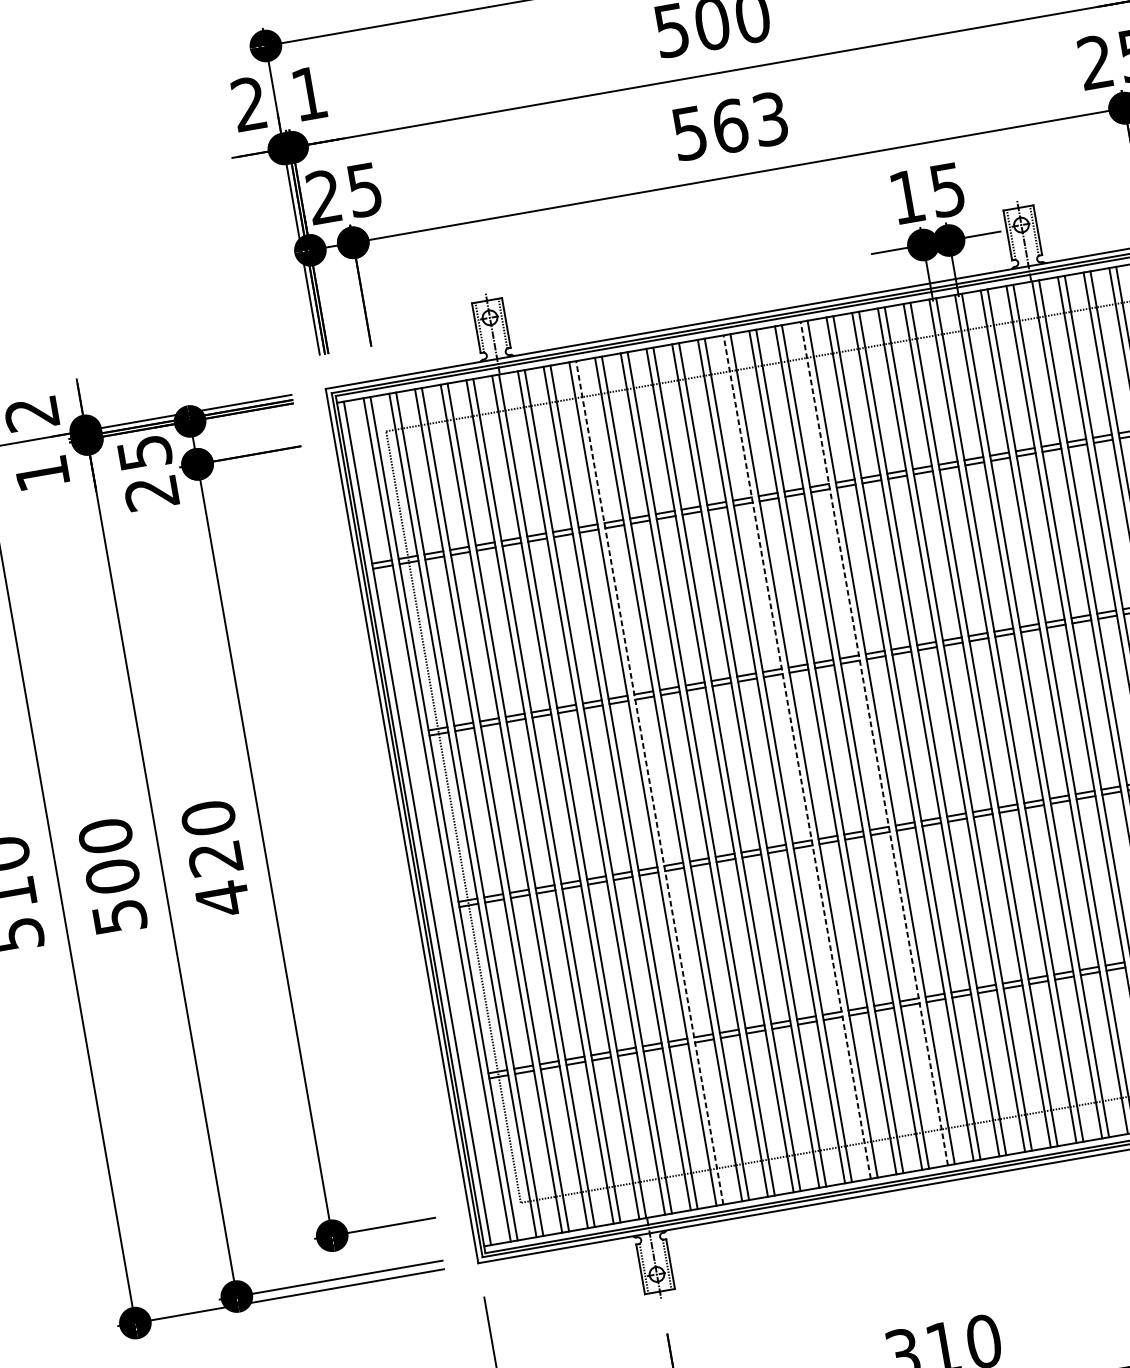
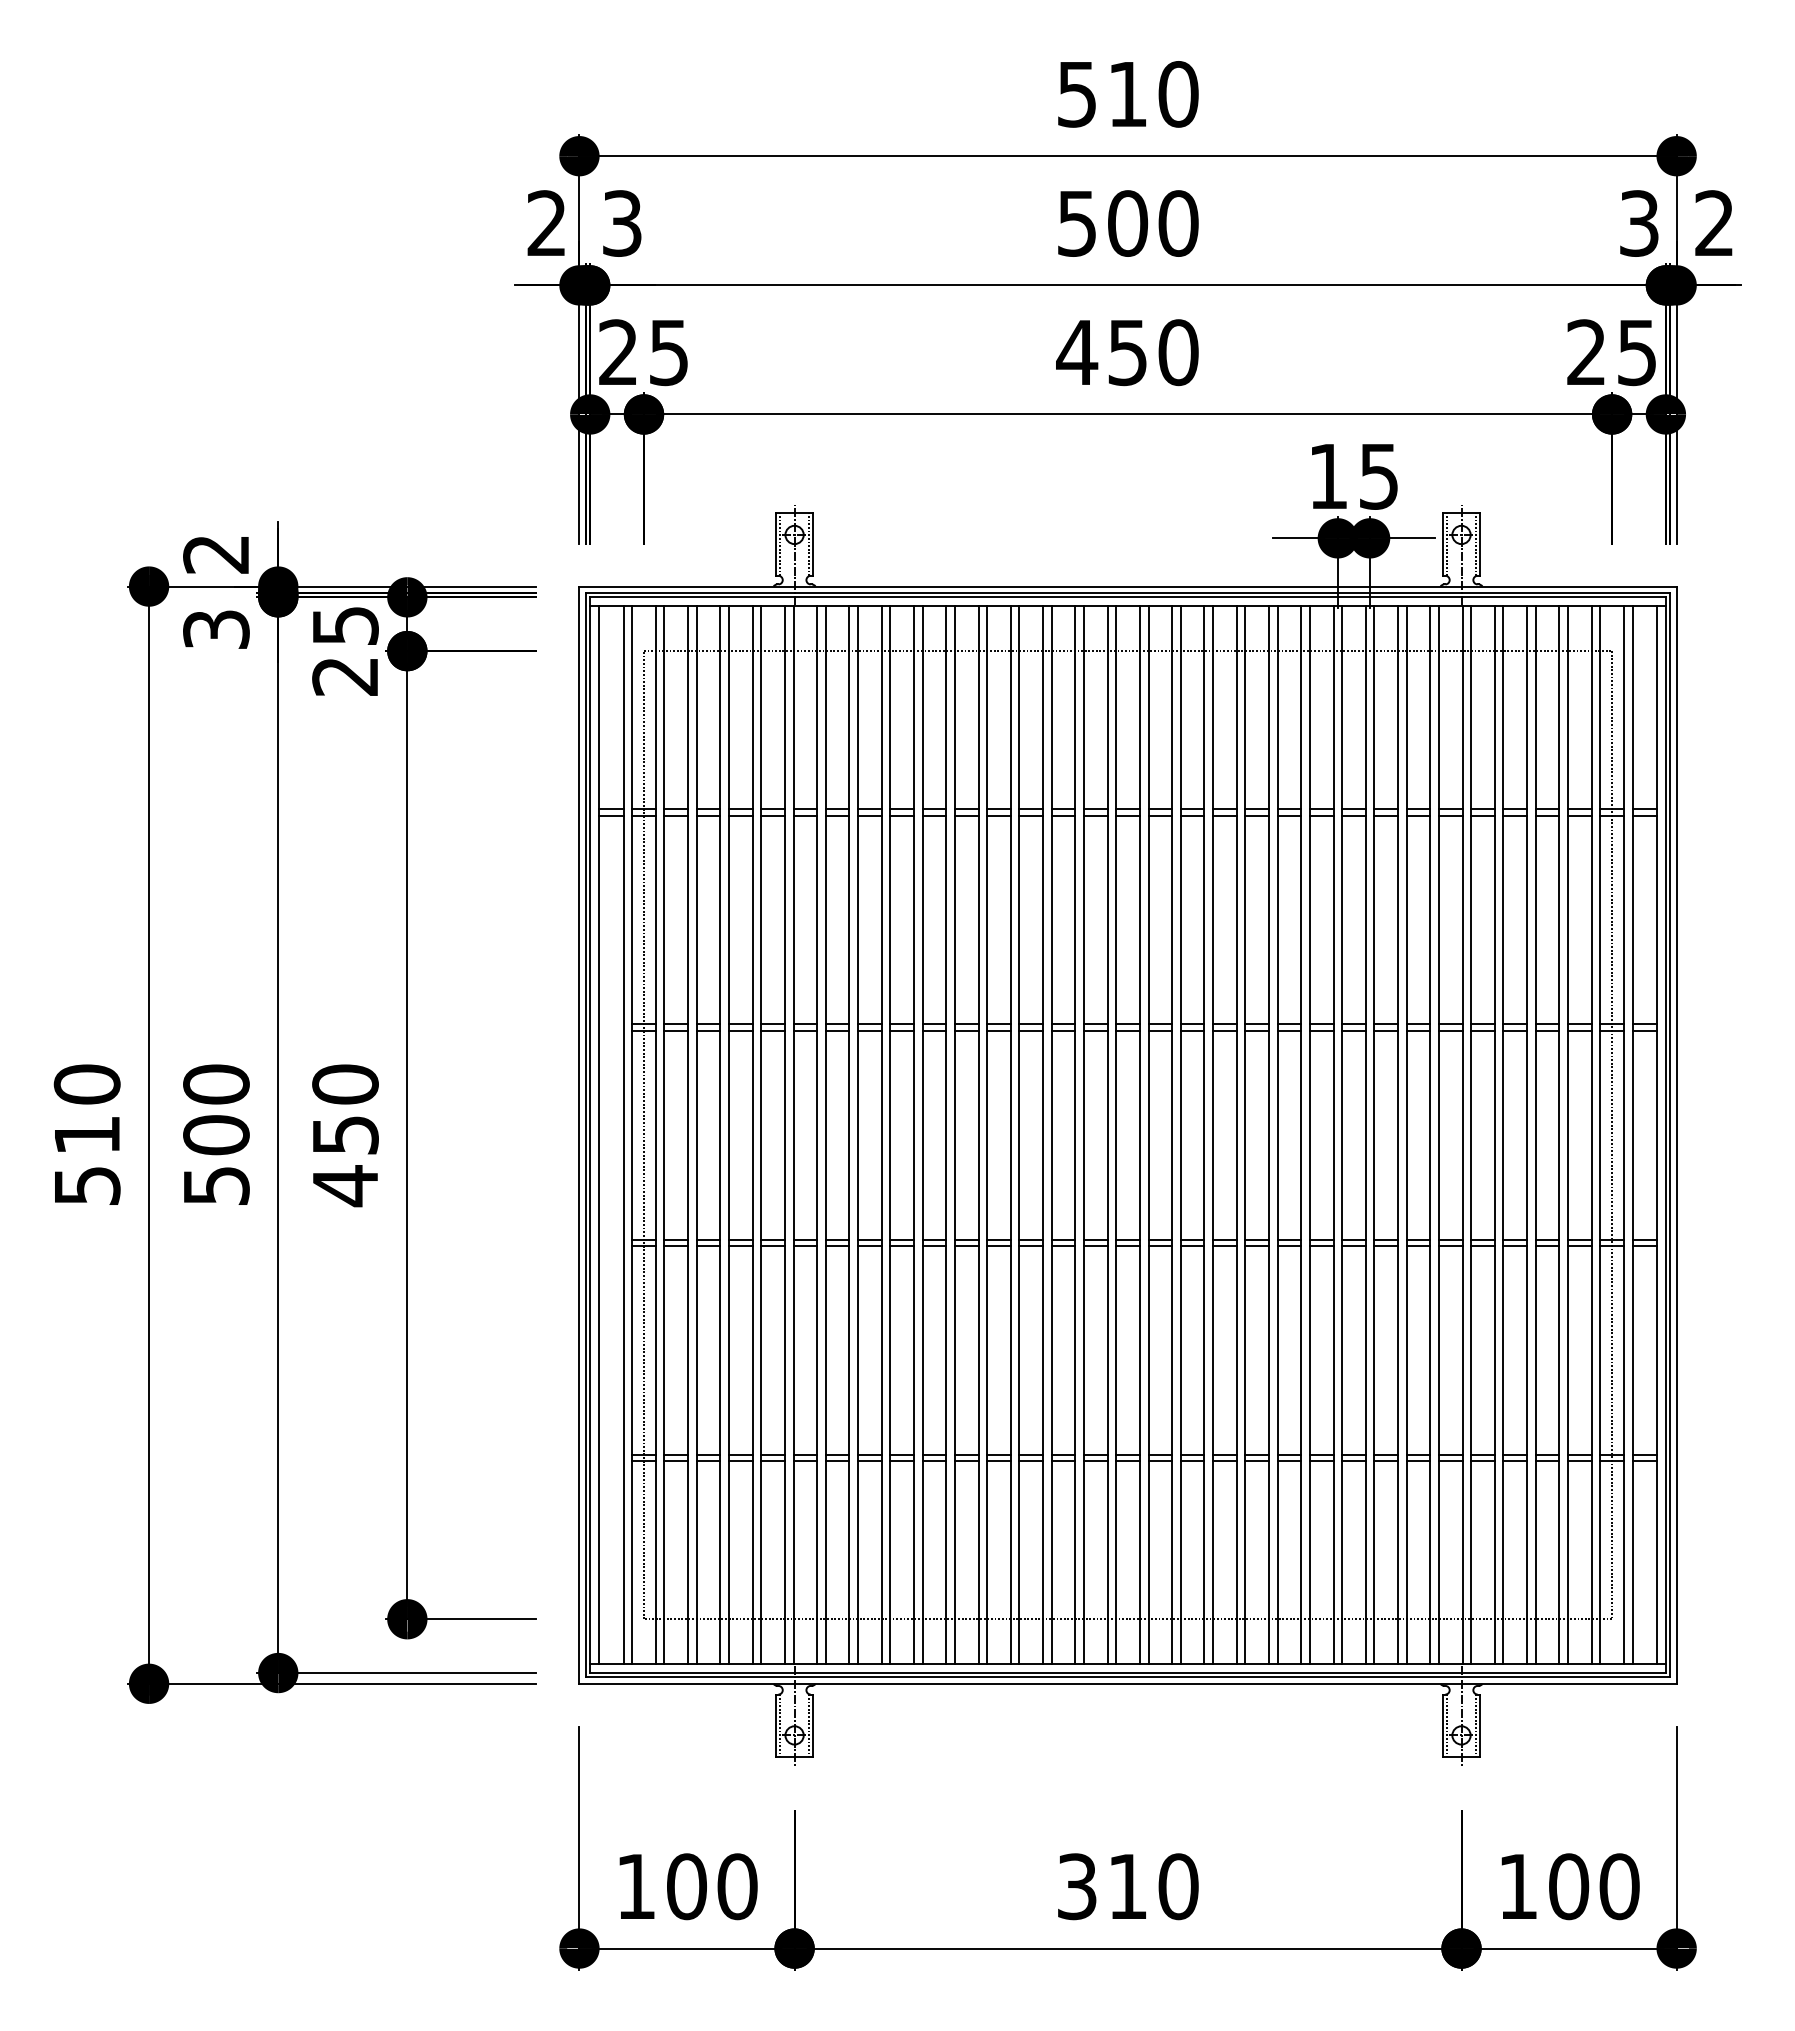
text: (309, 93) -> (622, 223), 1 -> 3
text: (729, 126) -> (1127, 352), 563 -> 450
text: (42, 473) -> (216, 629), 1 -> 3
line: (874, 743) -> (1172, 1134), dashed -> solid
line: (797, 756) -> (1075, 1134), dashed -> solid
line: (649, 782) -> (890, 1134), dashed -> solid
text: (215, 858) -> (345, 1135), 420 -> 450

